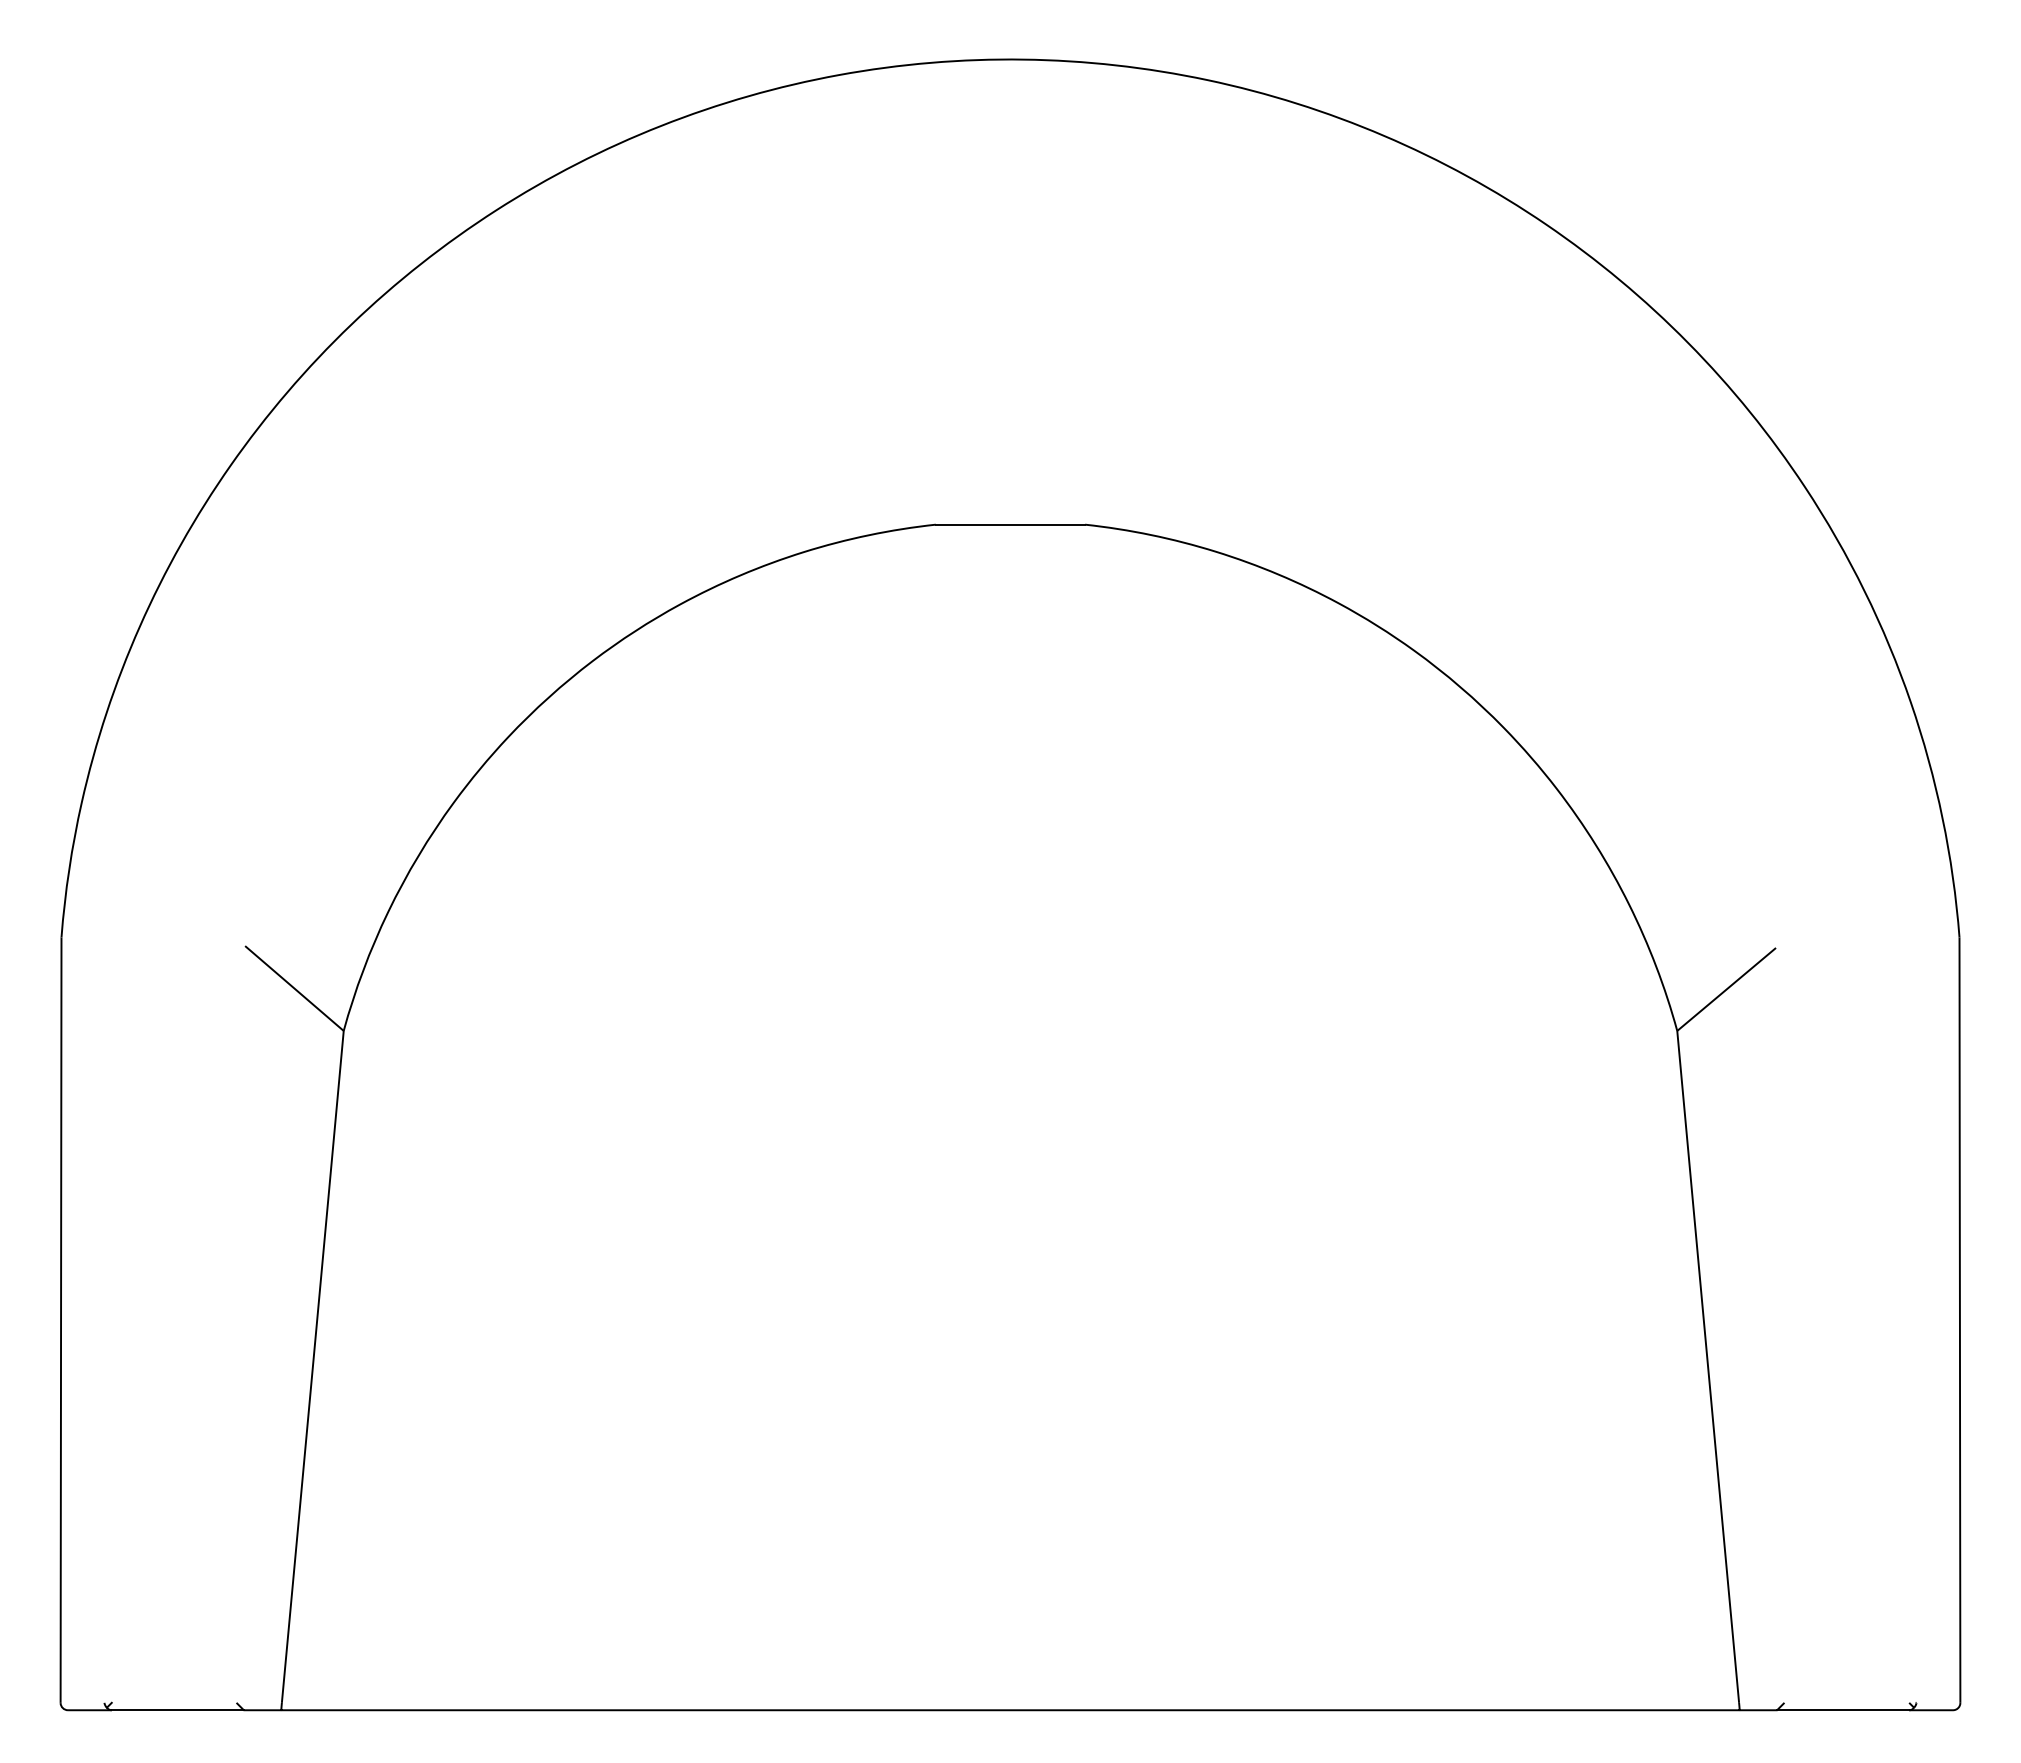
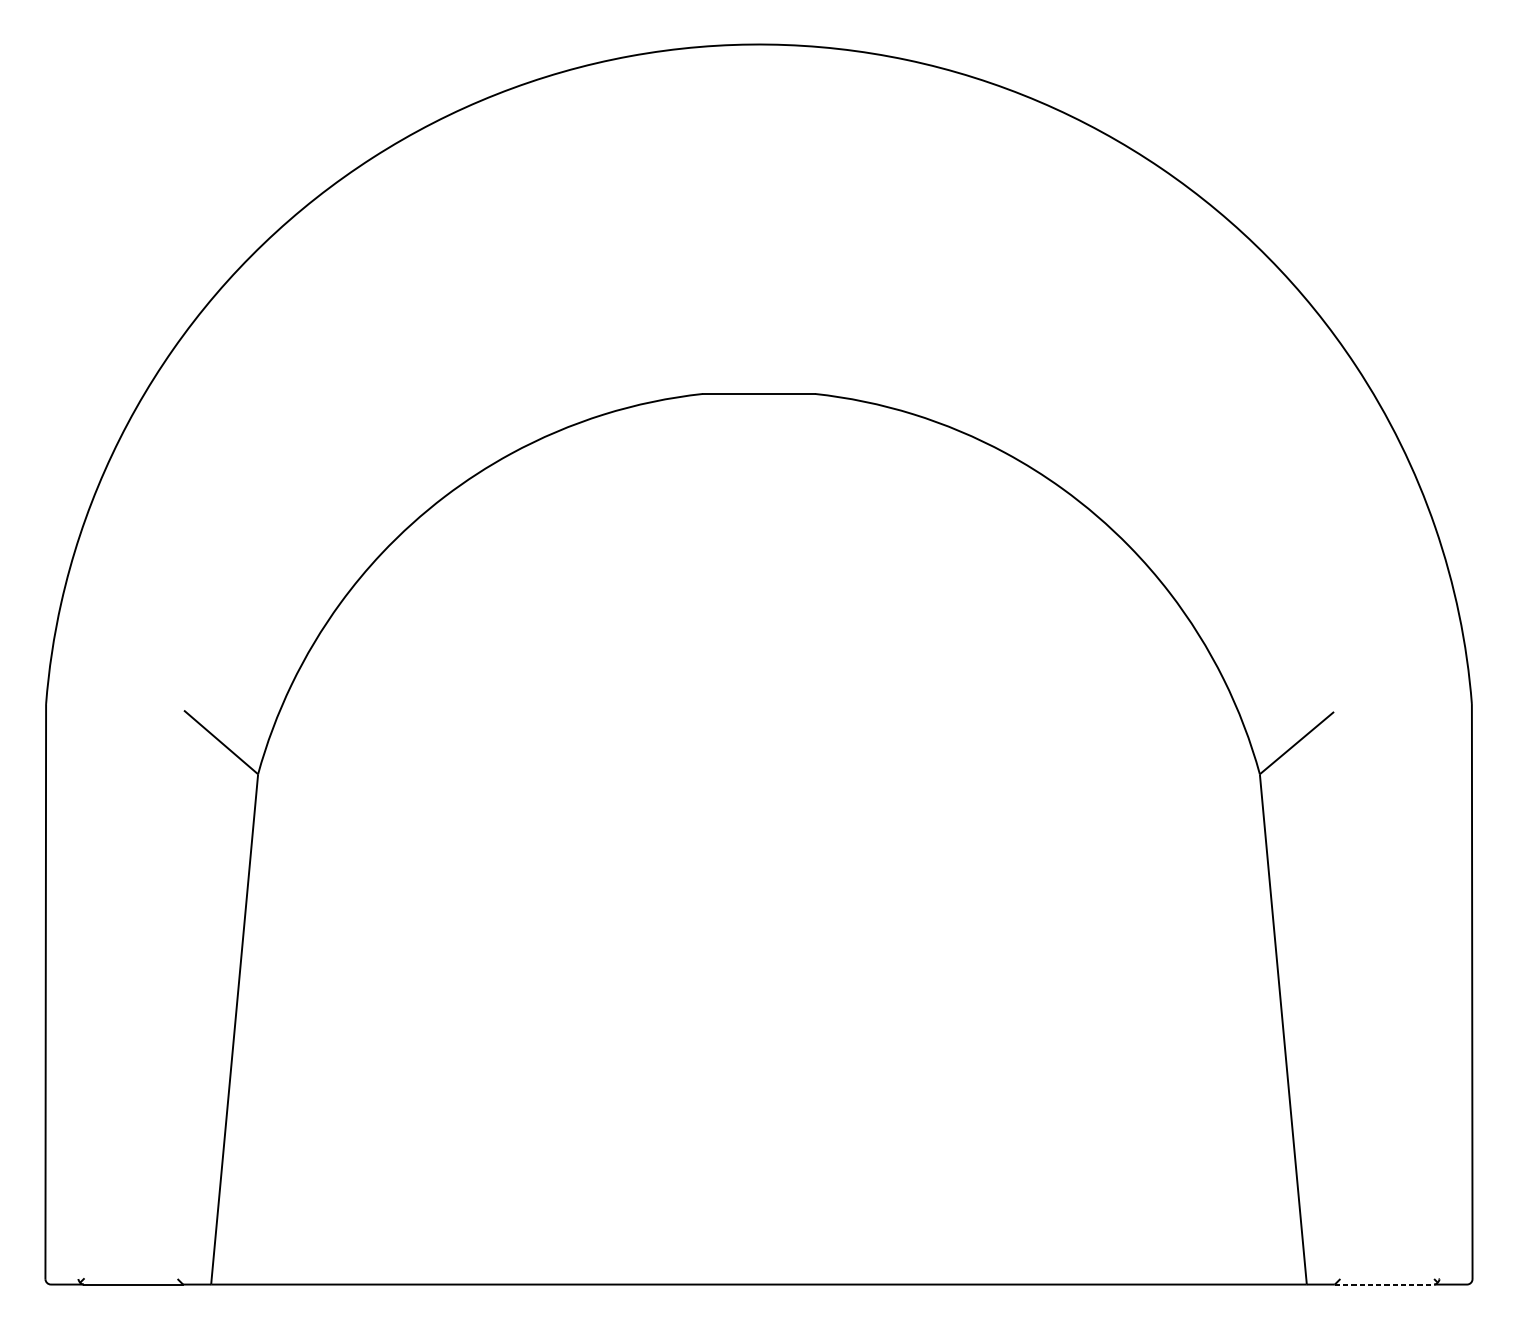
line: (1843, 1710) -> (1384, 1284), solid -> dashed

